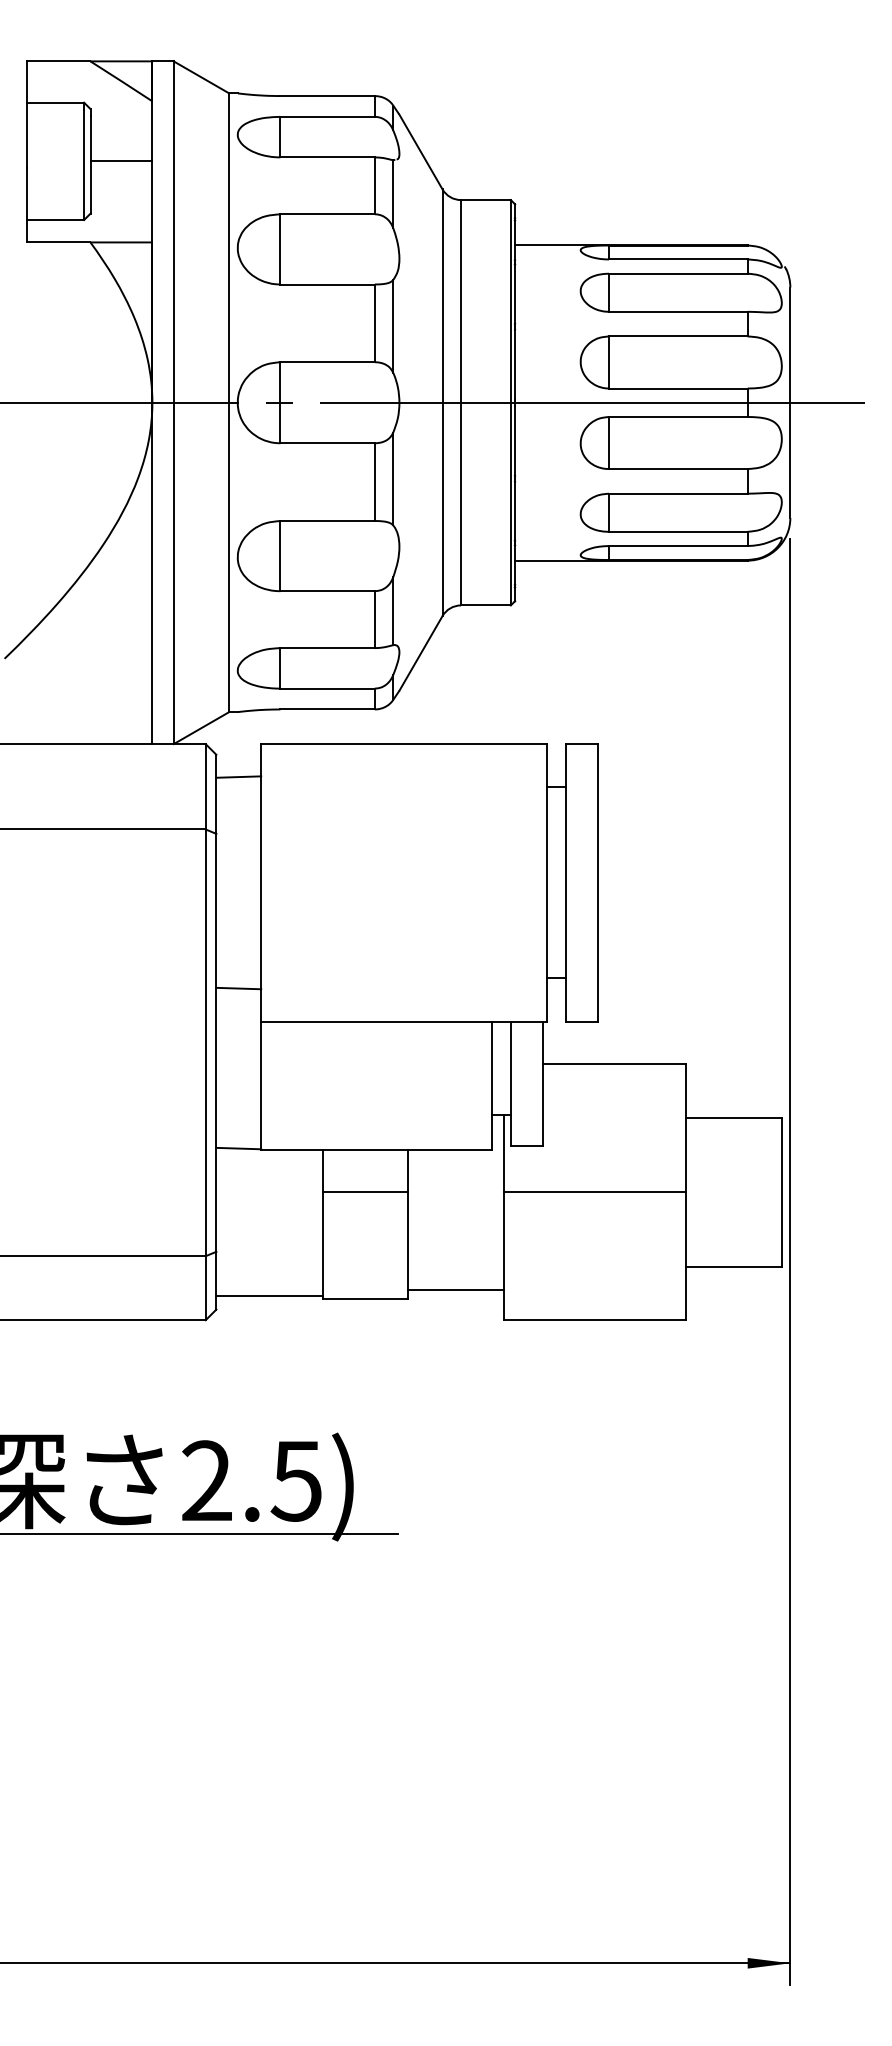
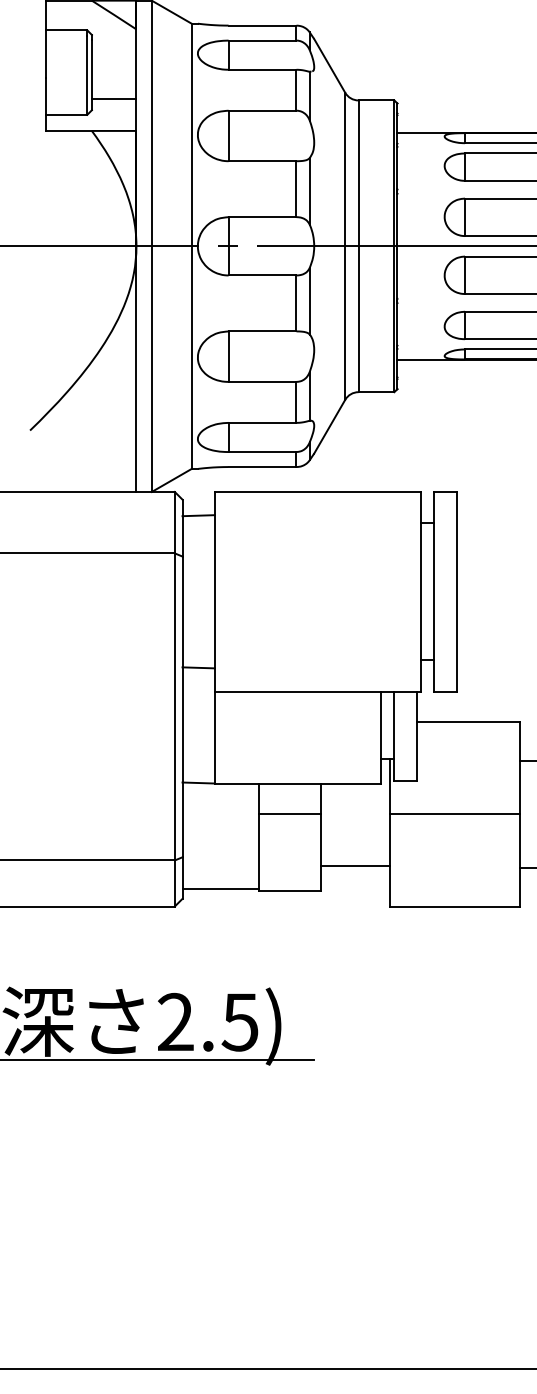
line: (121, 161) -> (114, 99), moved
line: (456, 1290) -> (355, 865), moved

